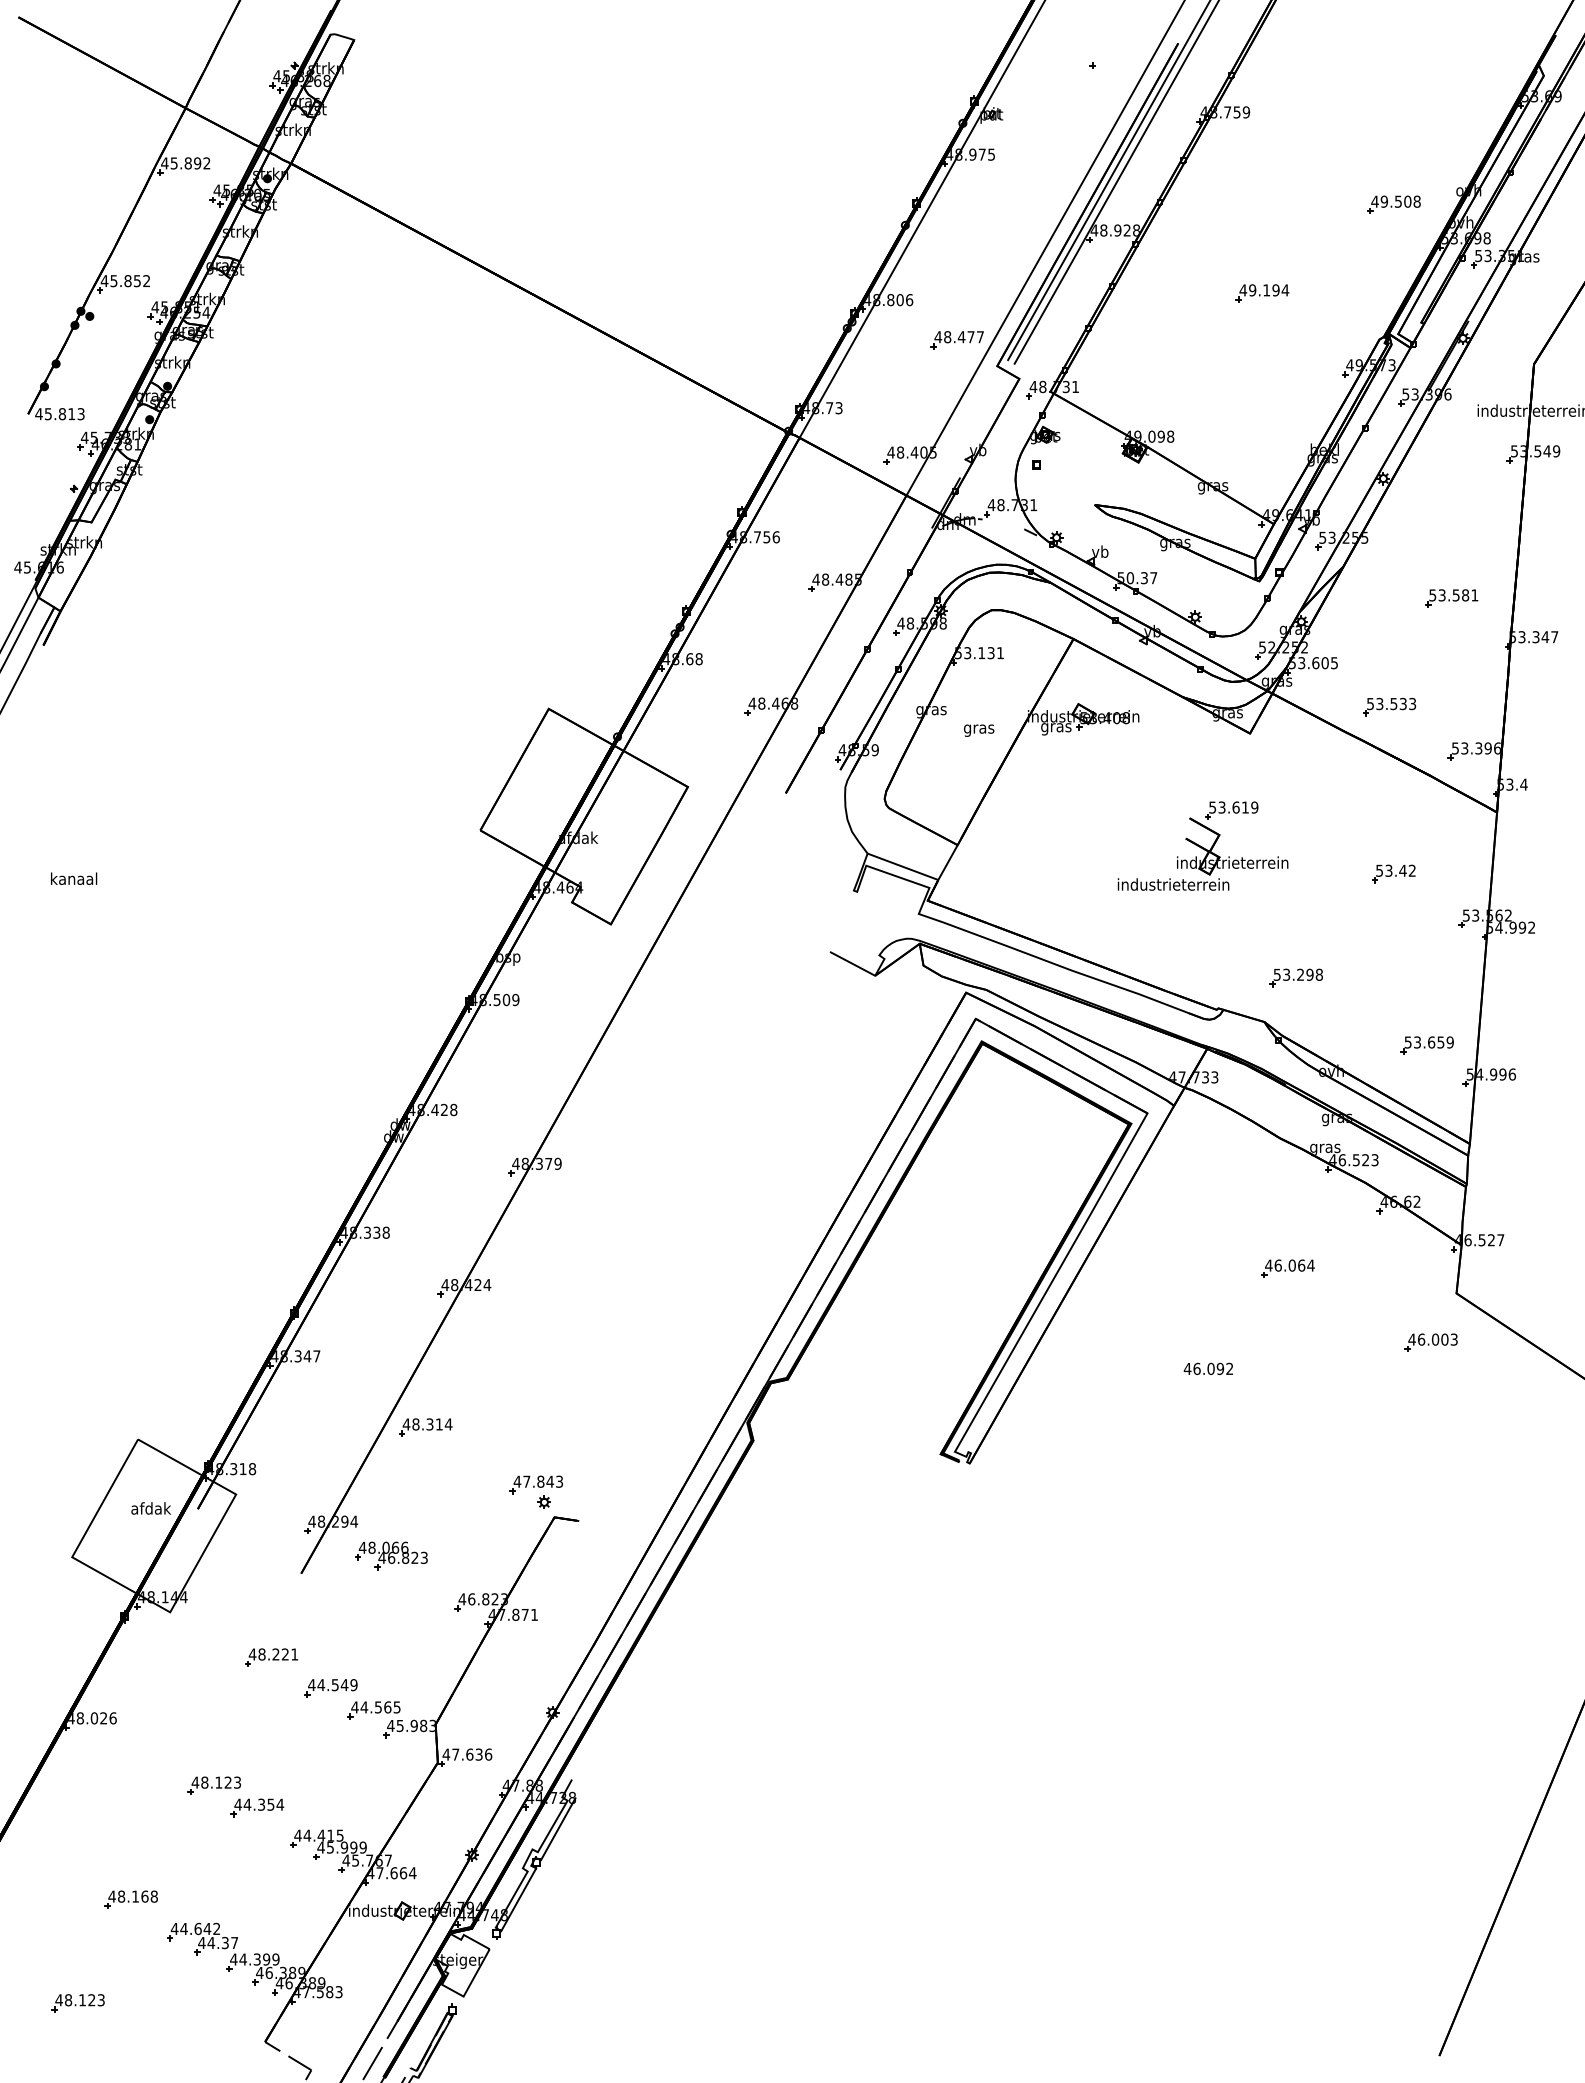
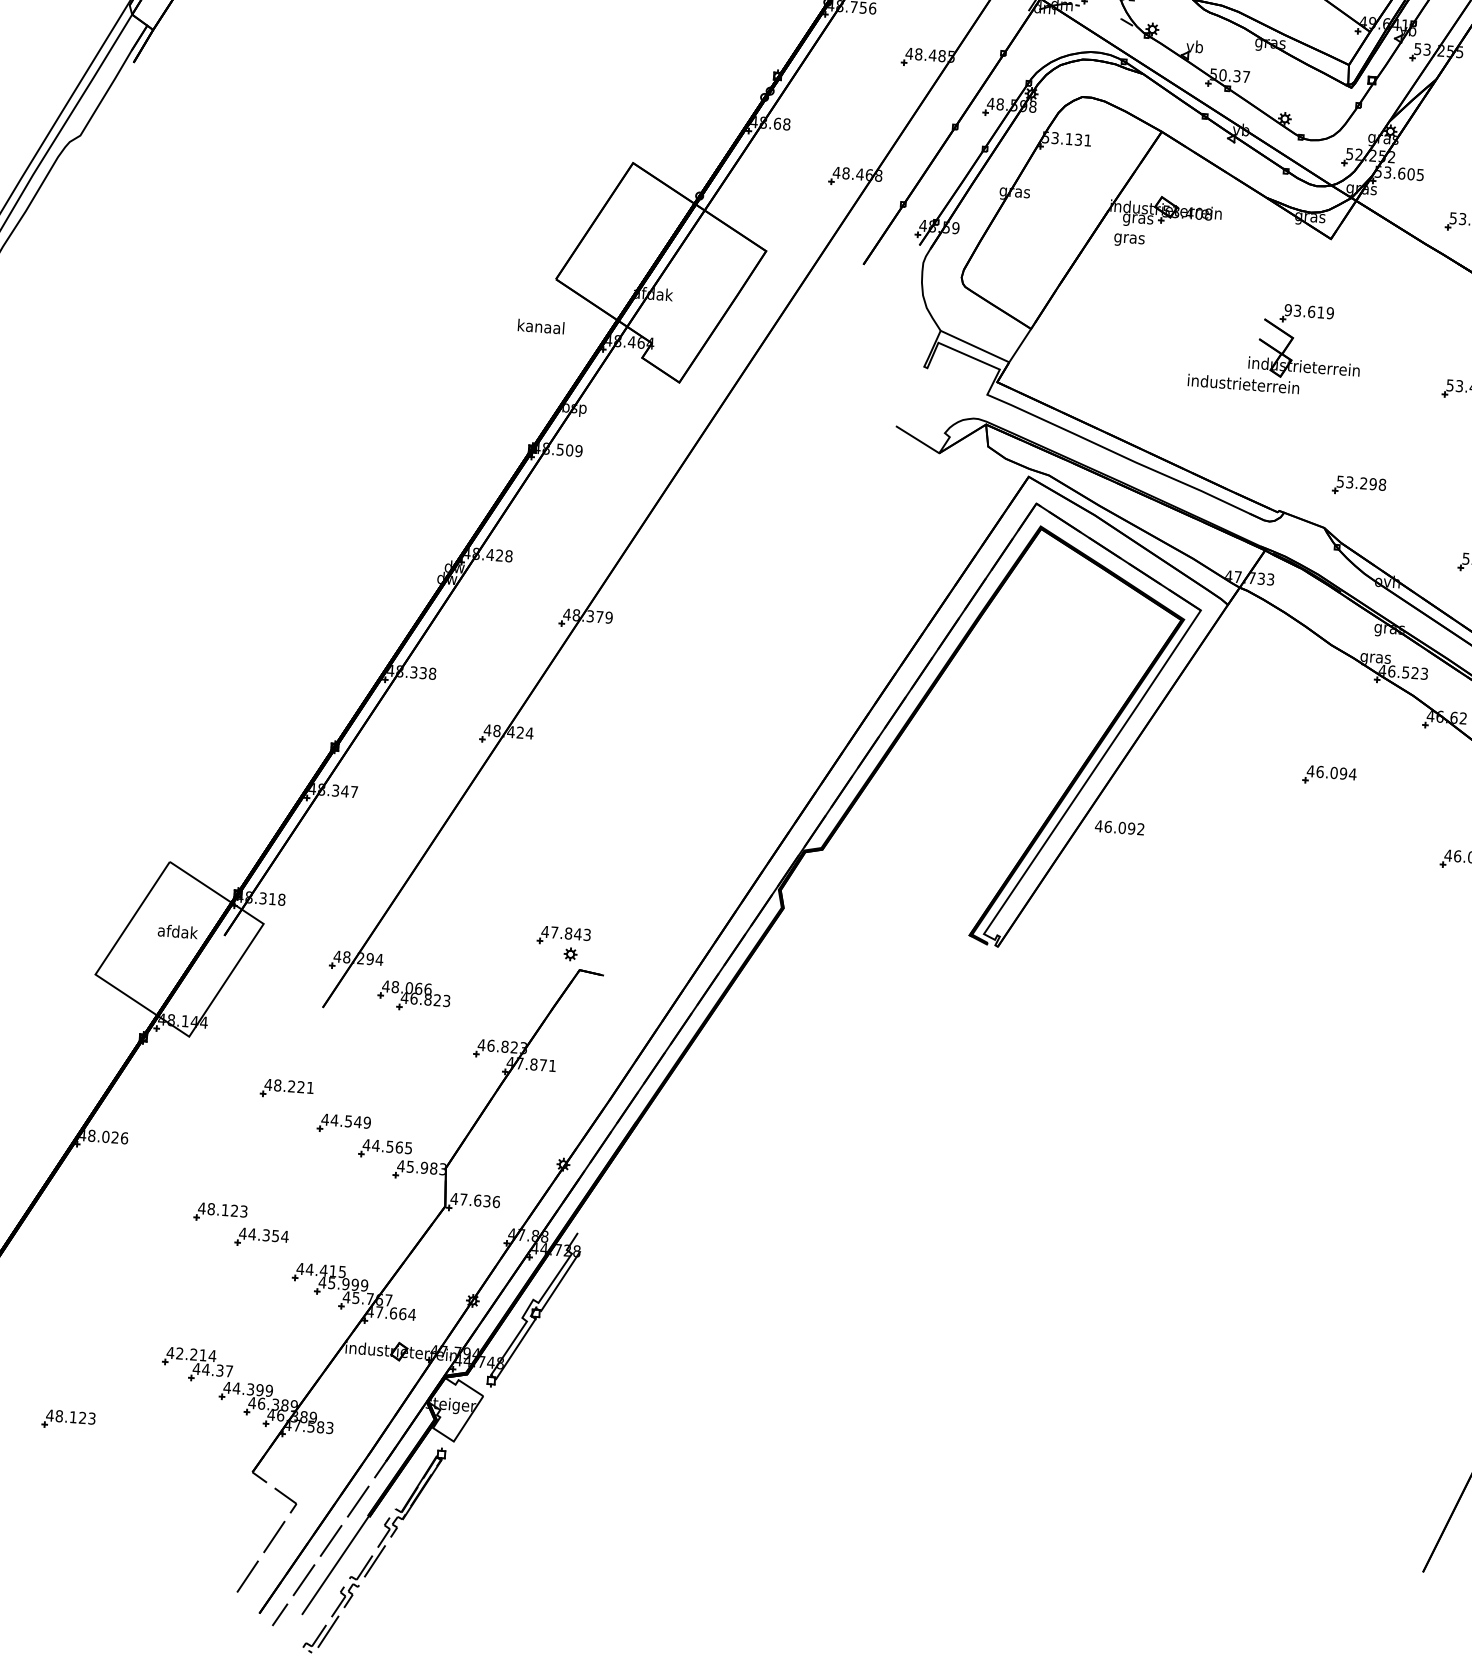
text: (979, 730) -> (1129, 240), moved
text: (1212, 807) -> (1288, 310), 53.619 -> 93.619
text: (74, 878) -> (541, 326), moved
text: (1301, 1265) -> (1343, 773), 46.064 -> 46.094
text: (1207, 1368) -> (1118, 827), moved
part: (425, 1427) -> (457, 870), removed
part: (130, 1899) -> (128, 1320), removed
text: (200, 1928) -> (196, 1354), 44.642 -> 42.214

